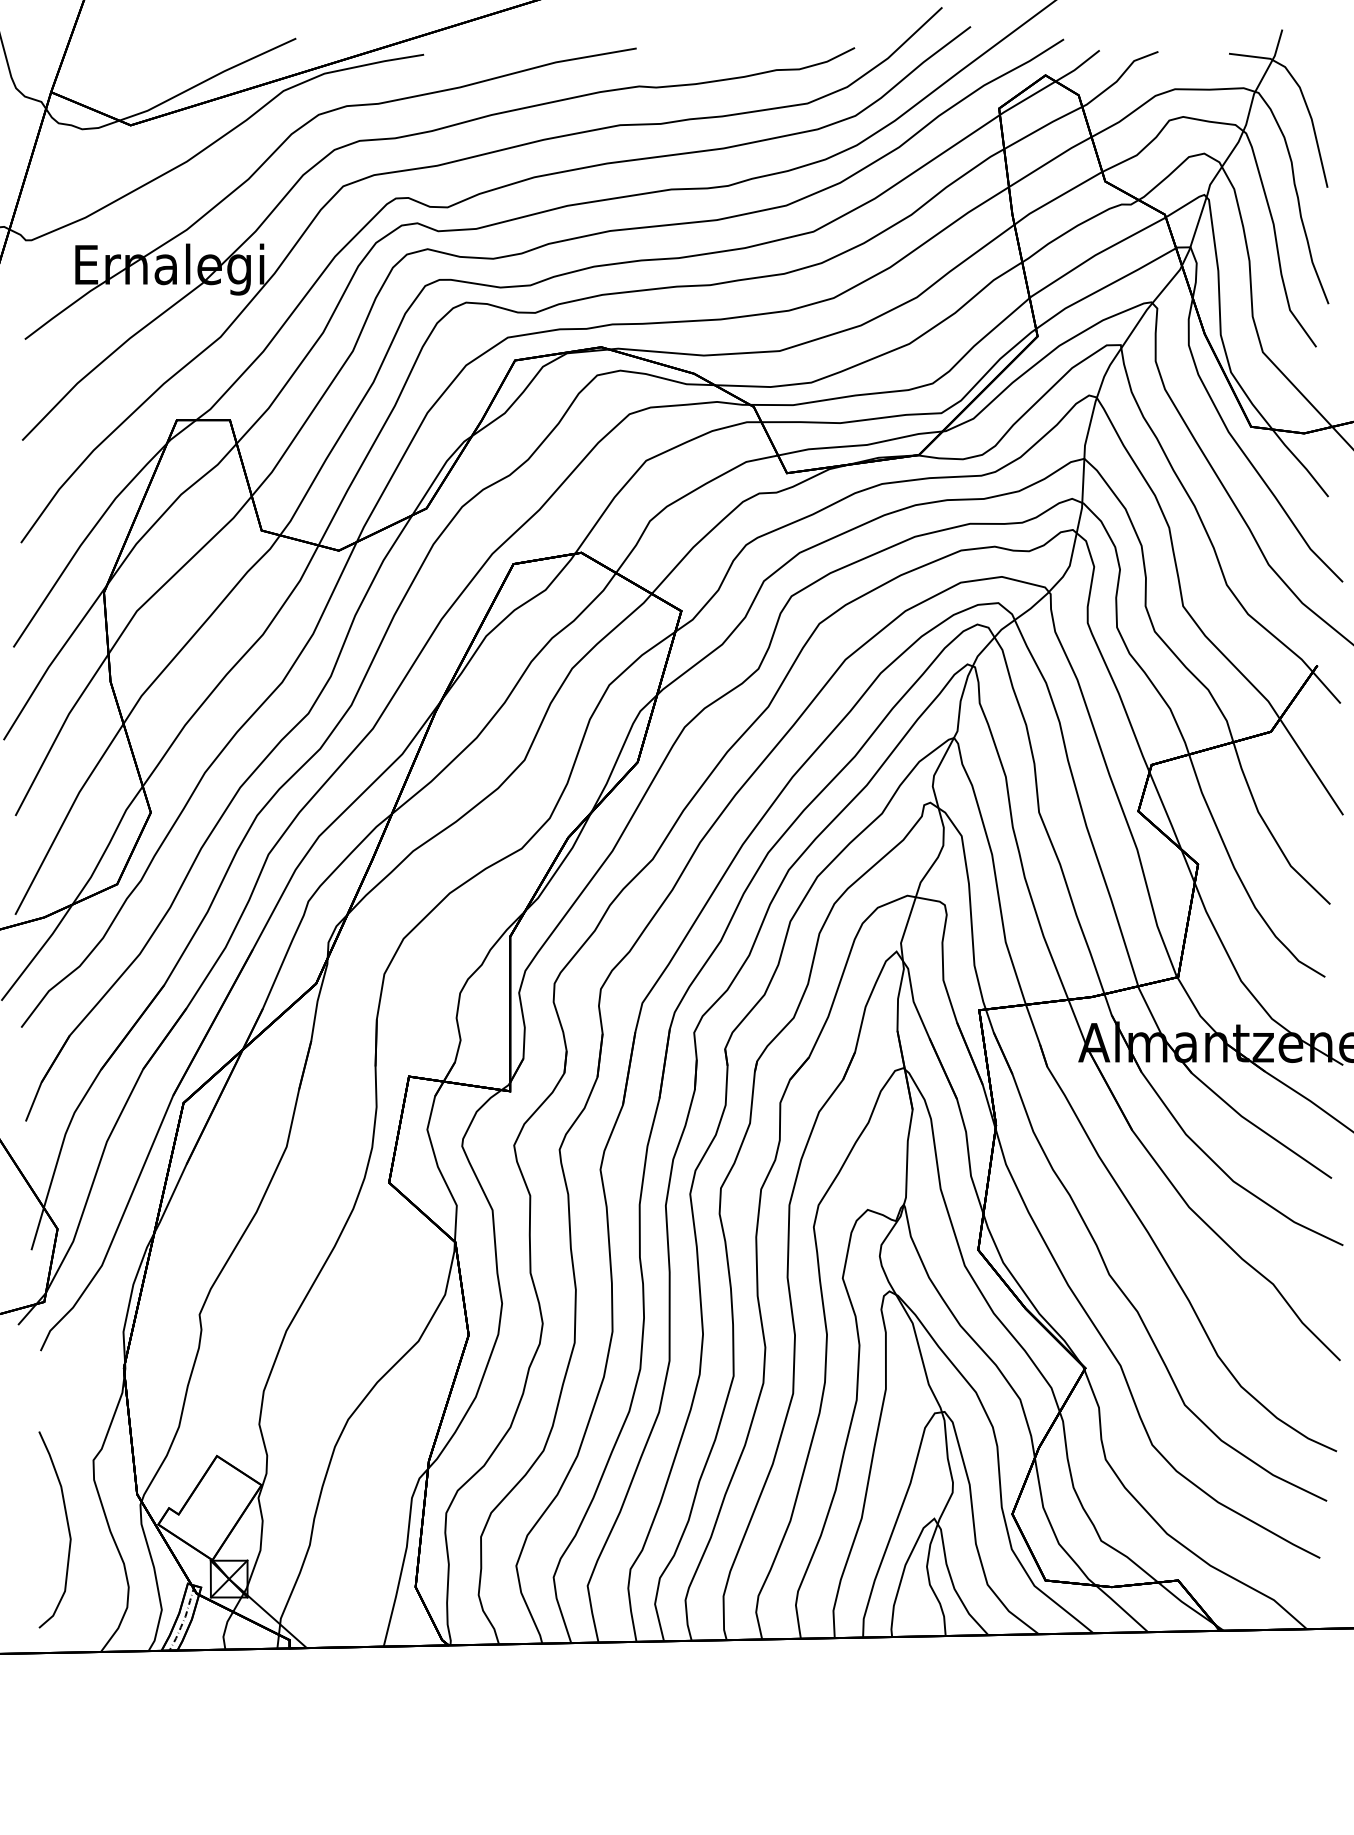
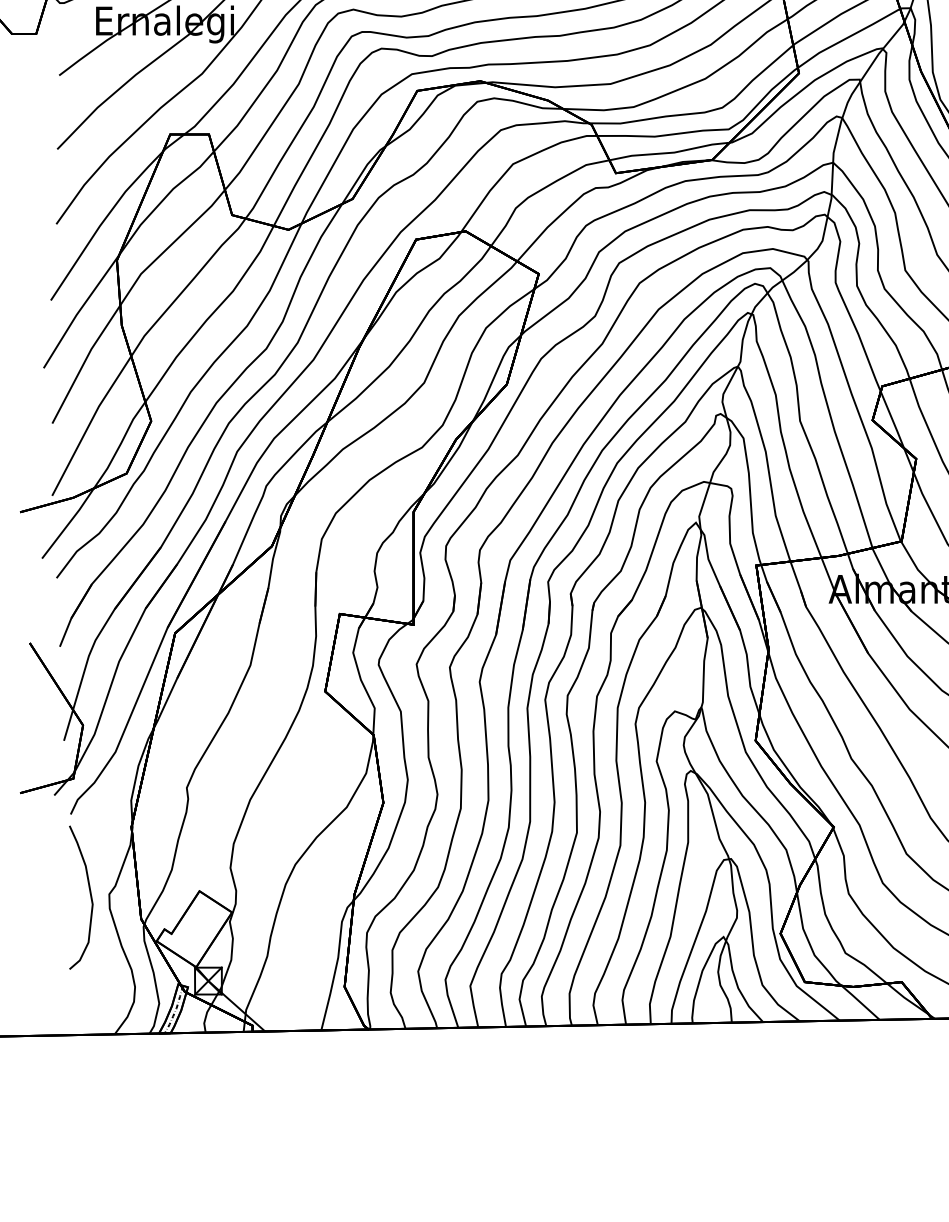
curve: (67, 1528) -> (90, 896), moved

